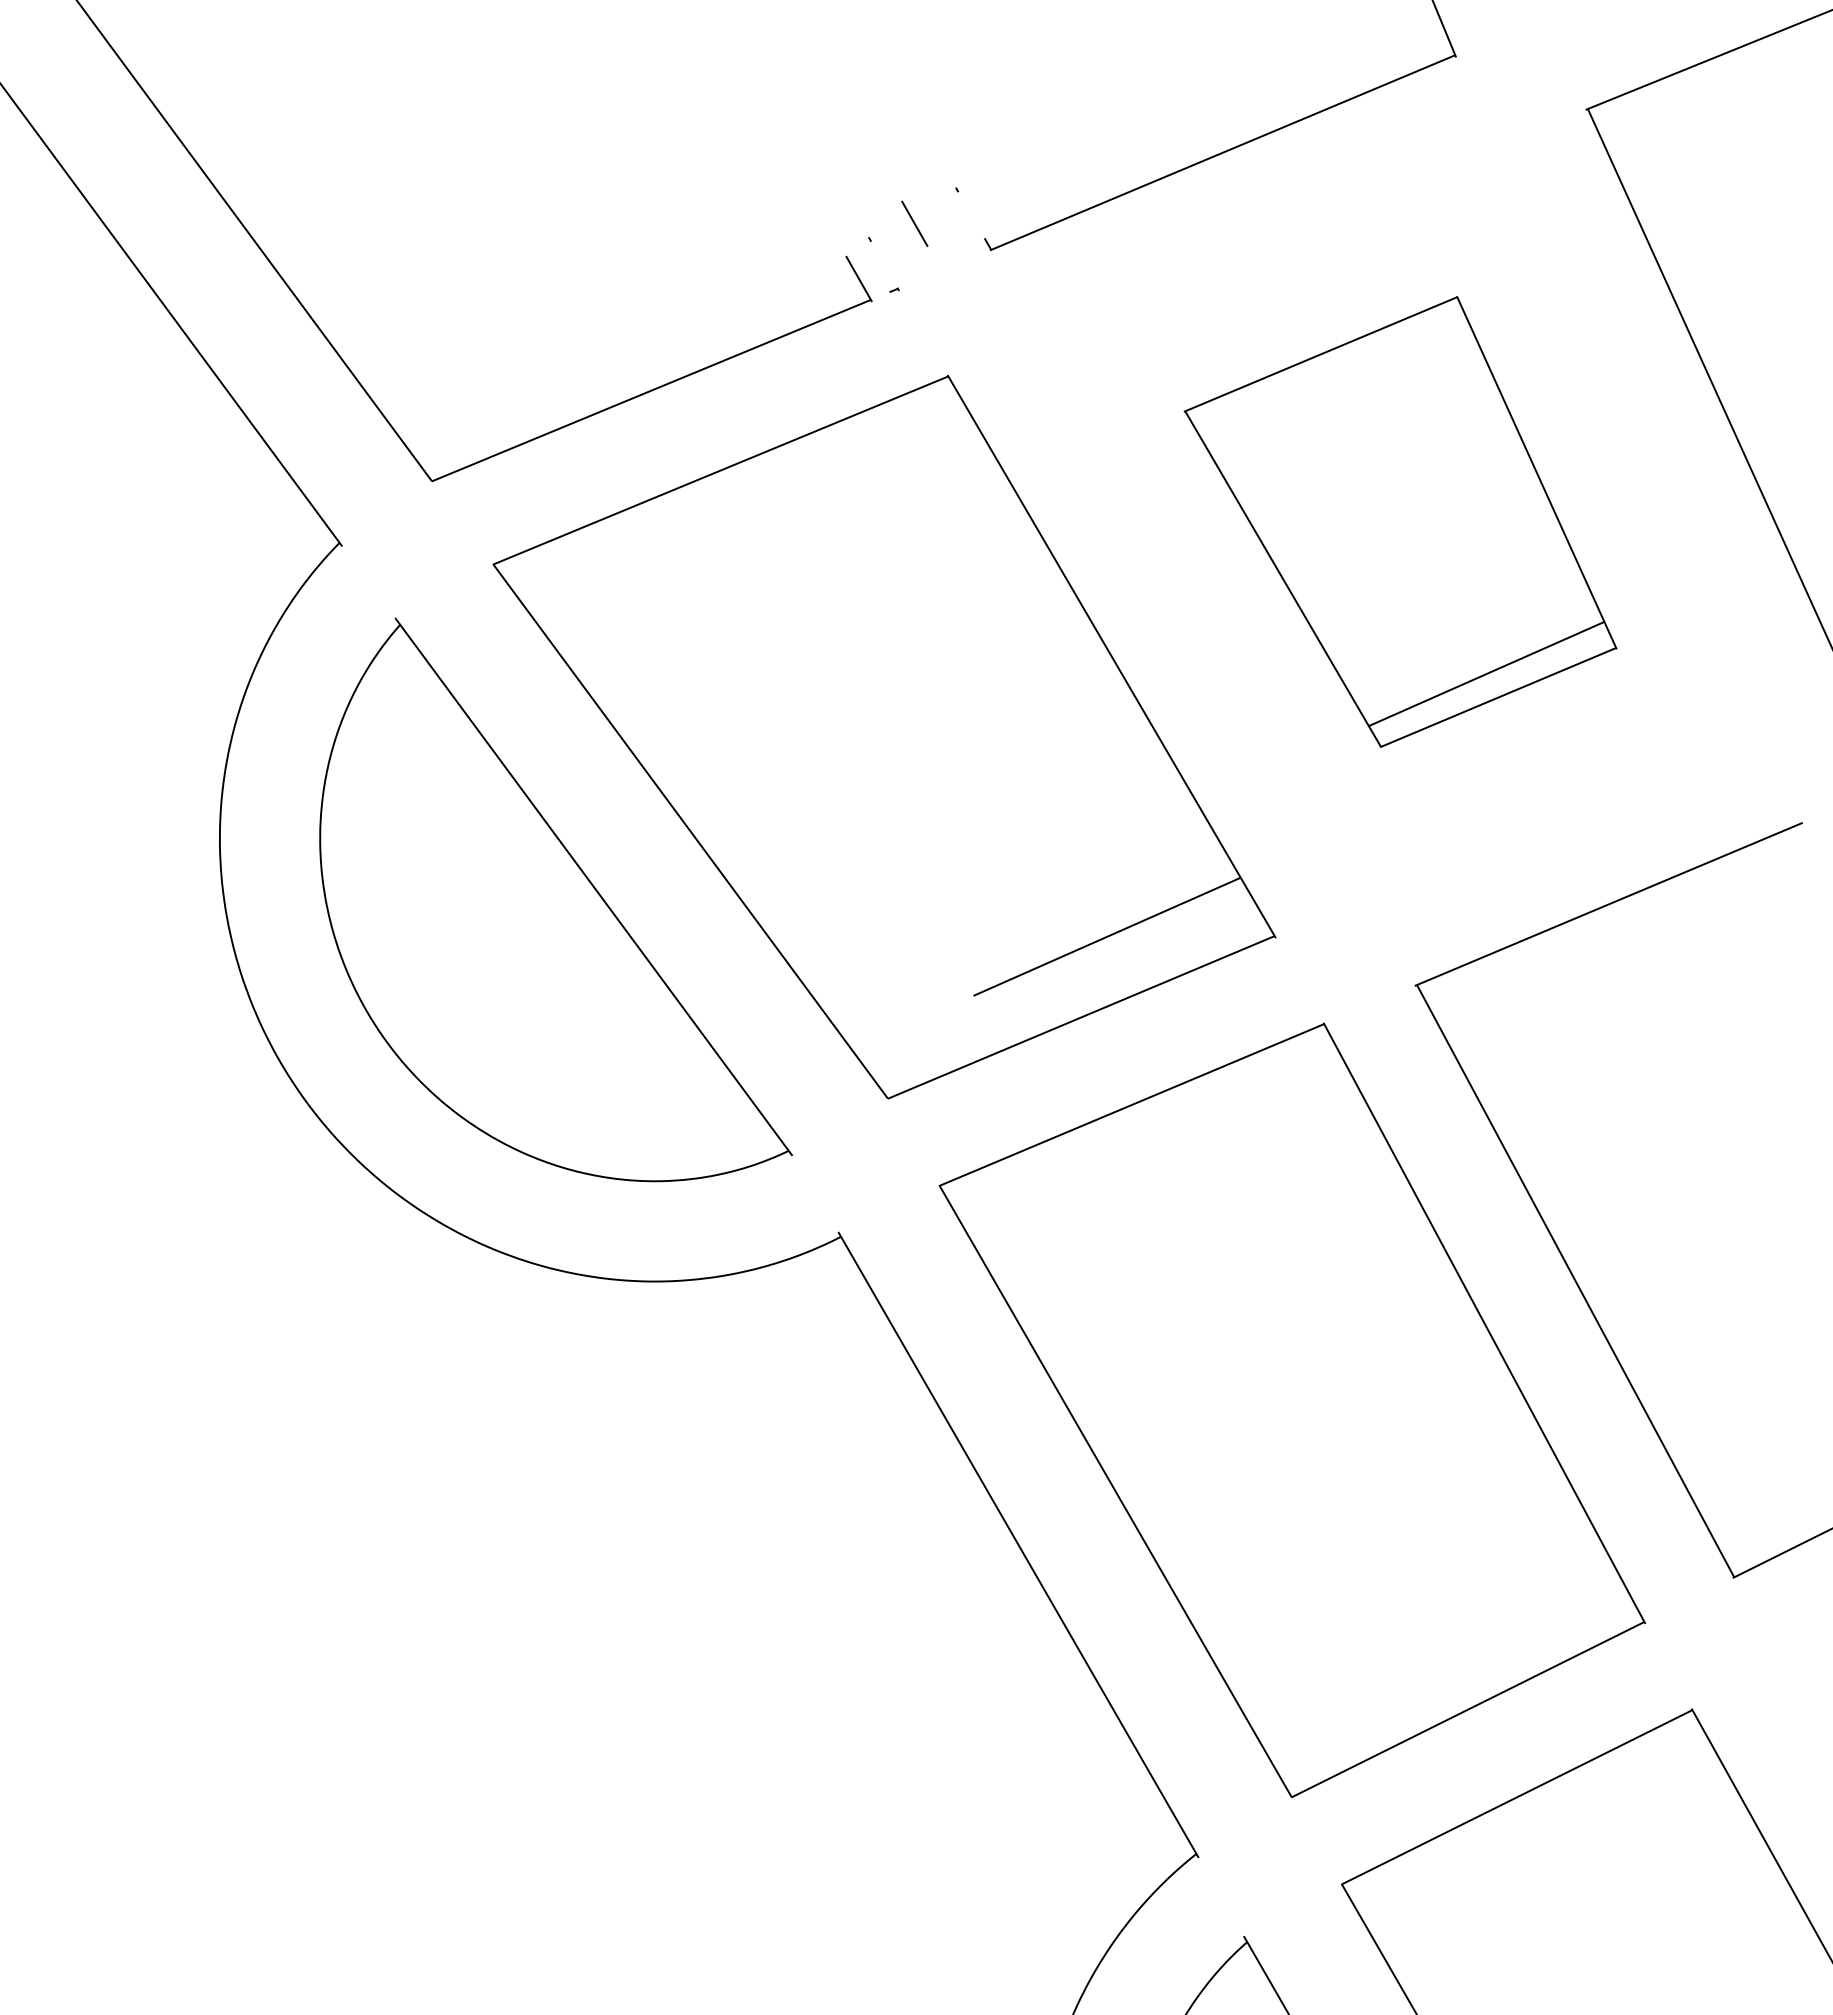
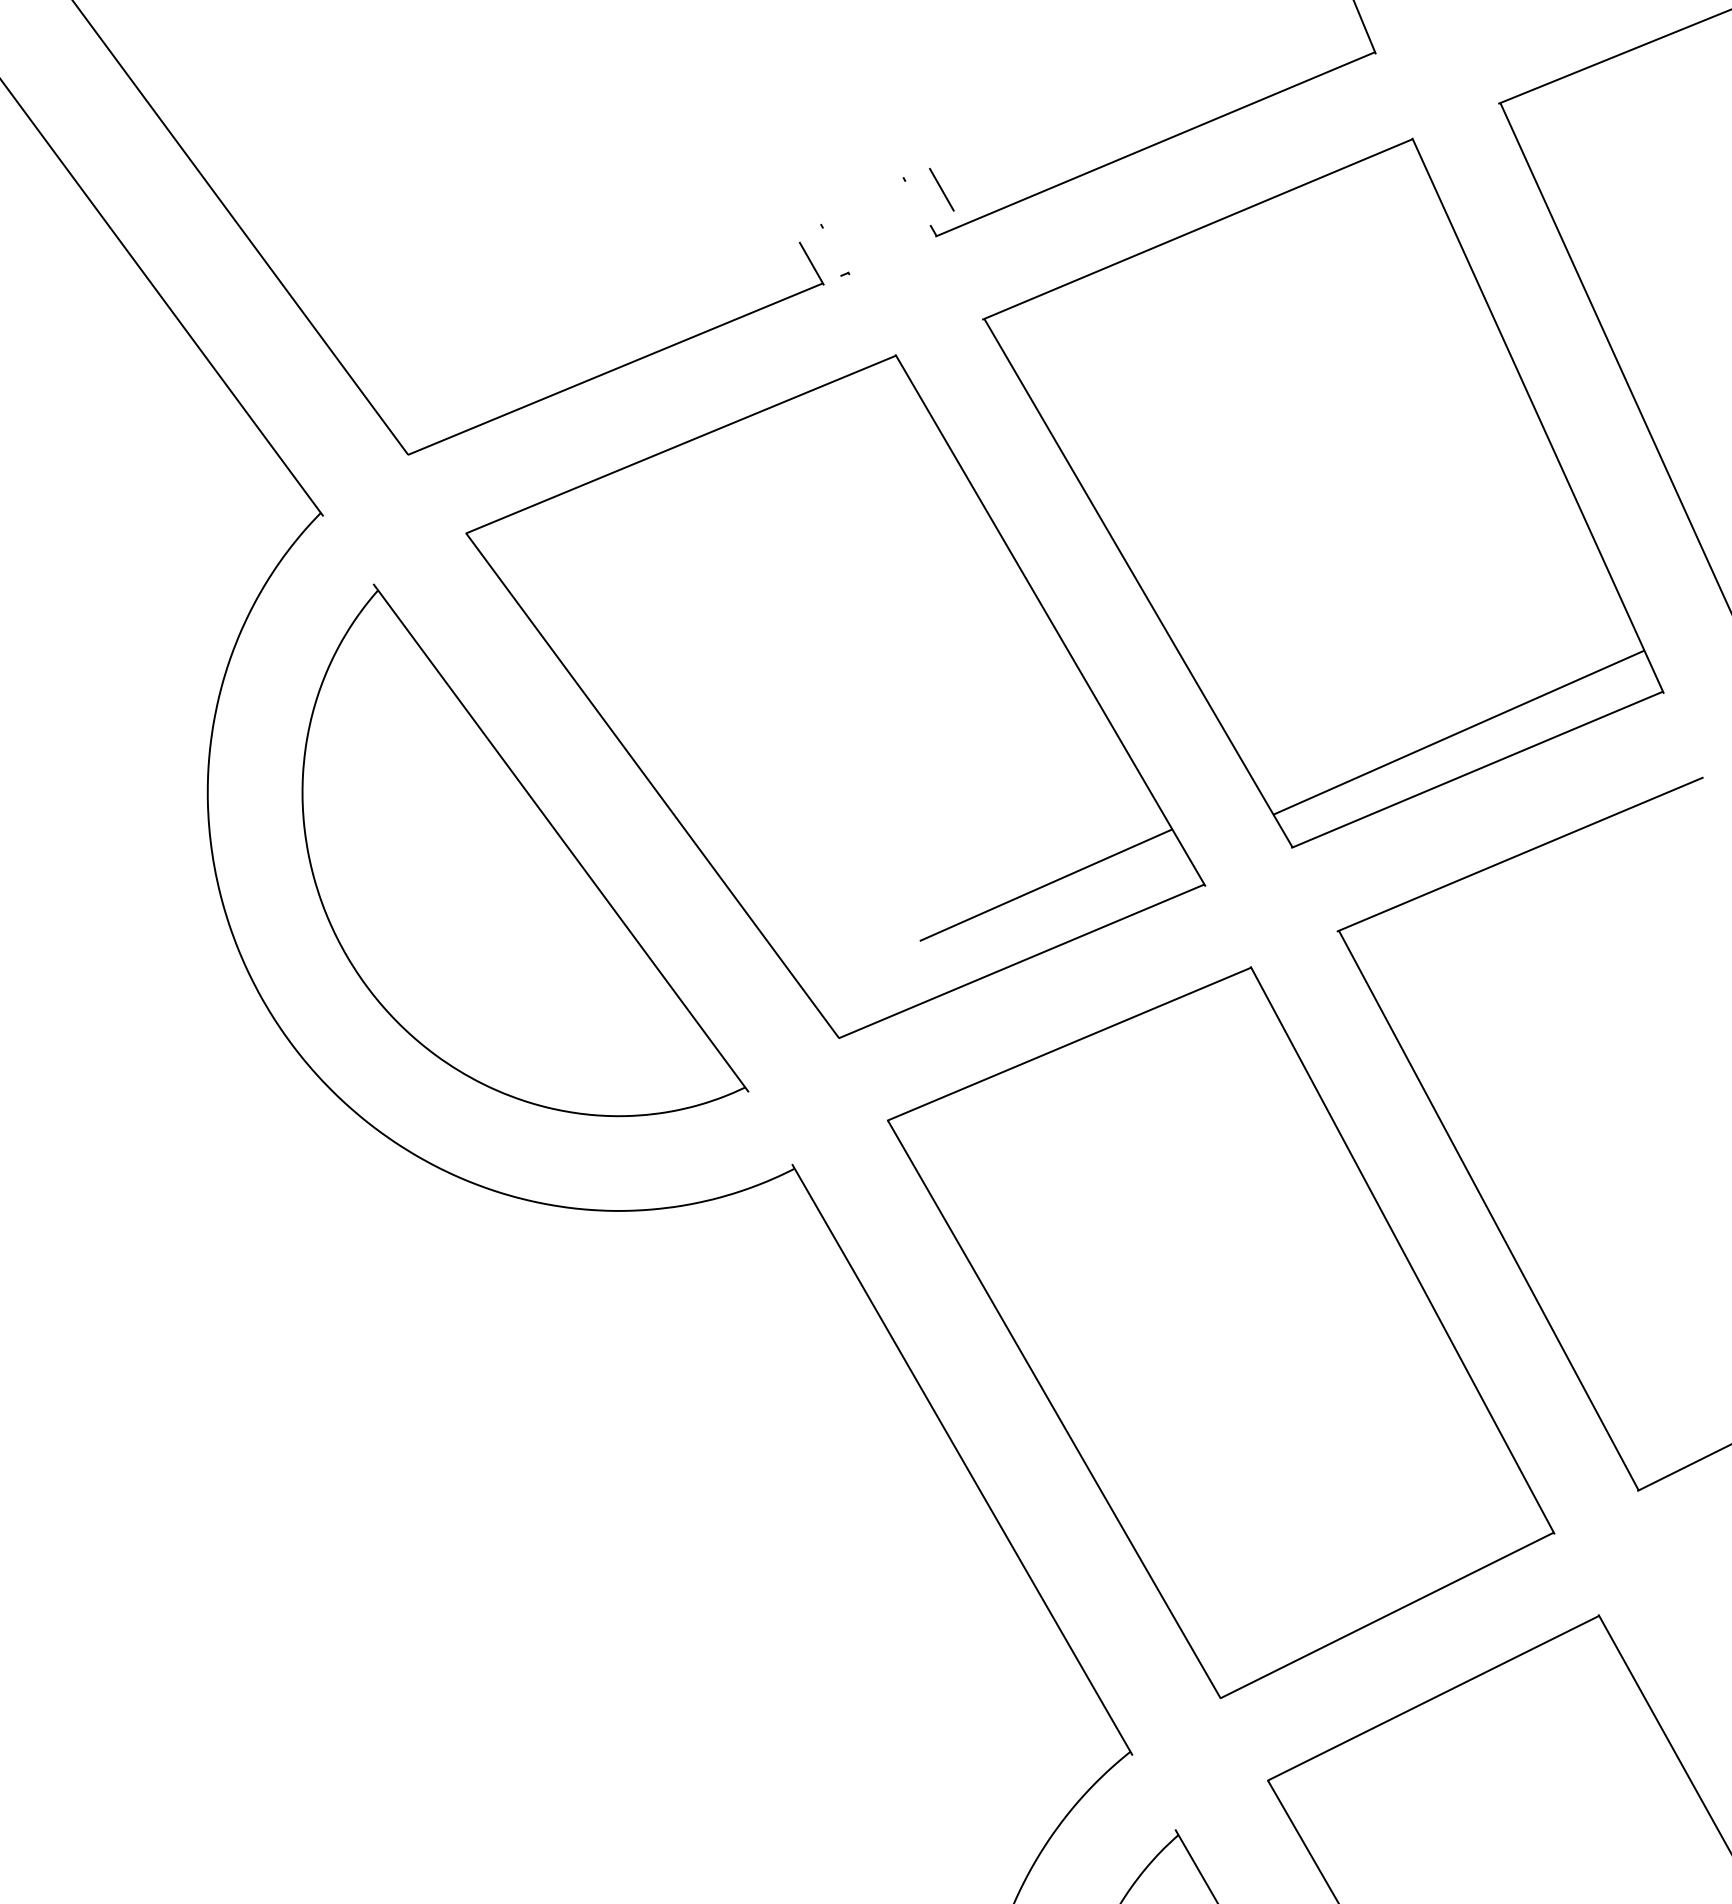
line: (914, 223) -> (941, 189), moved
part: (1400, 521) -> (1323, 492), size x1.67

